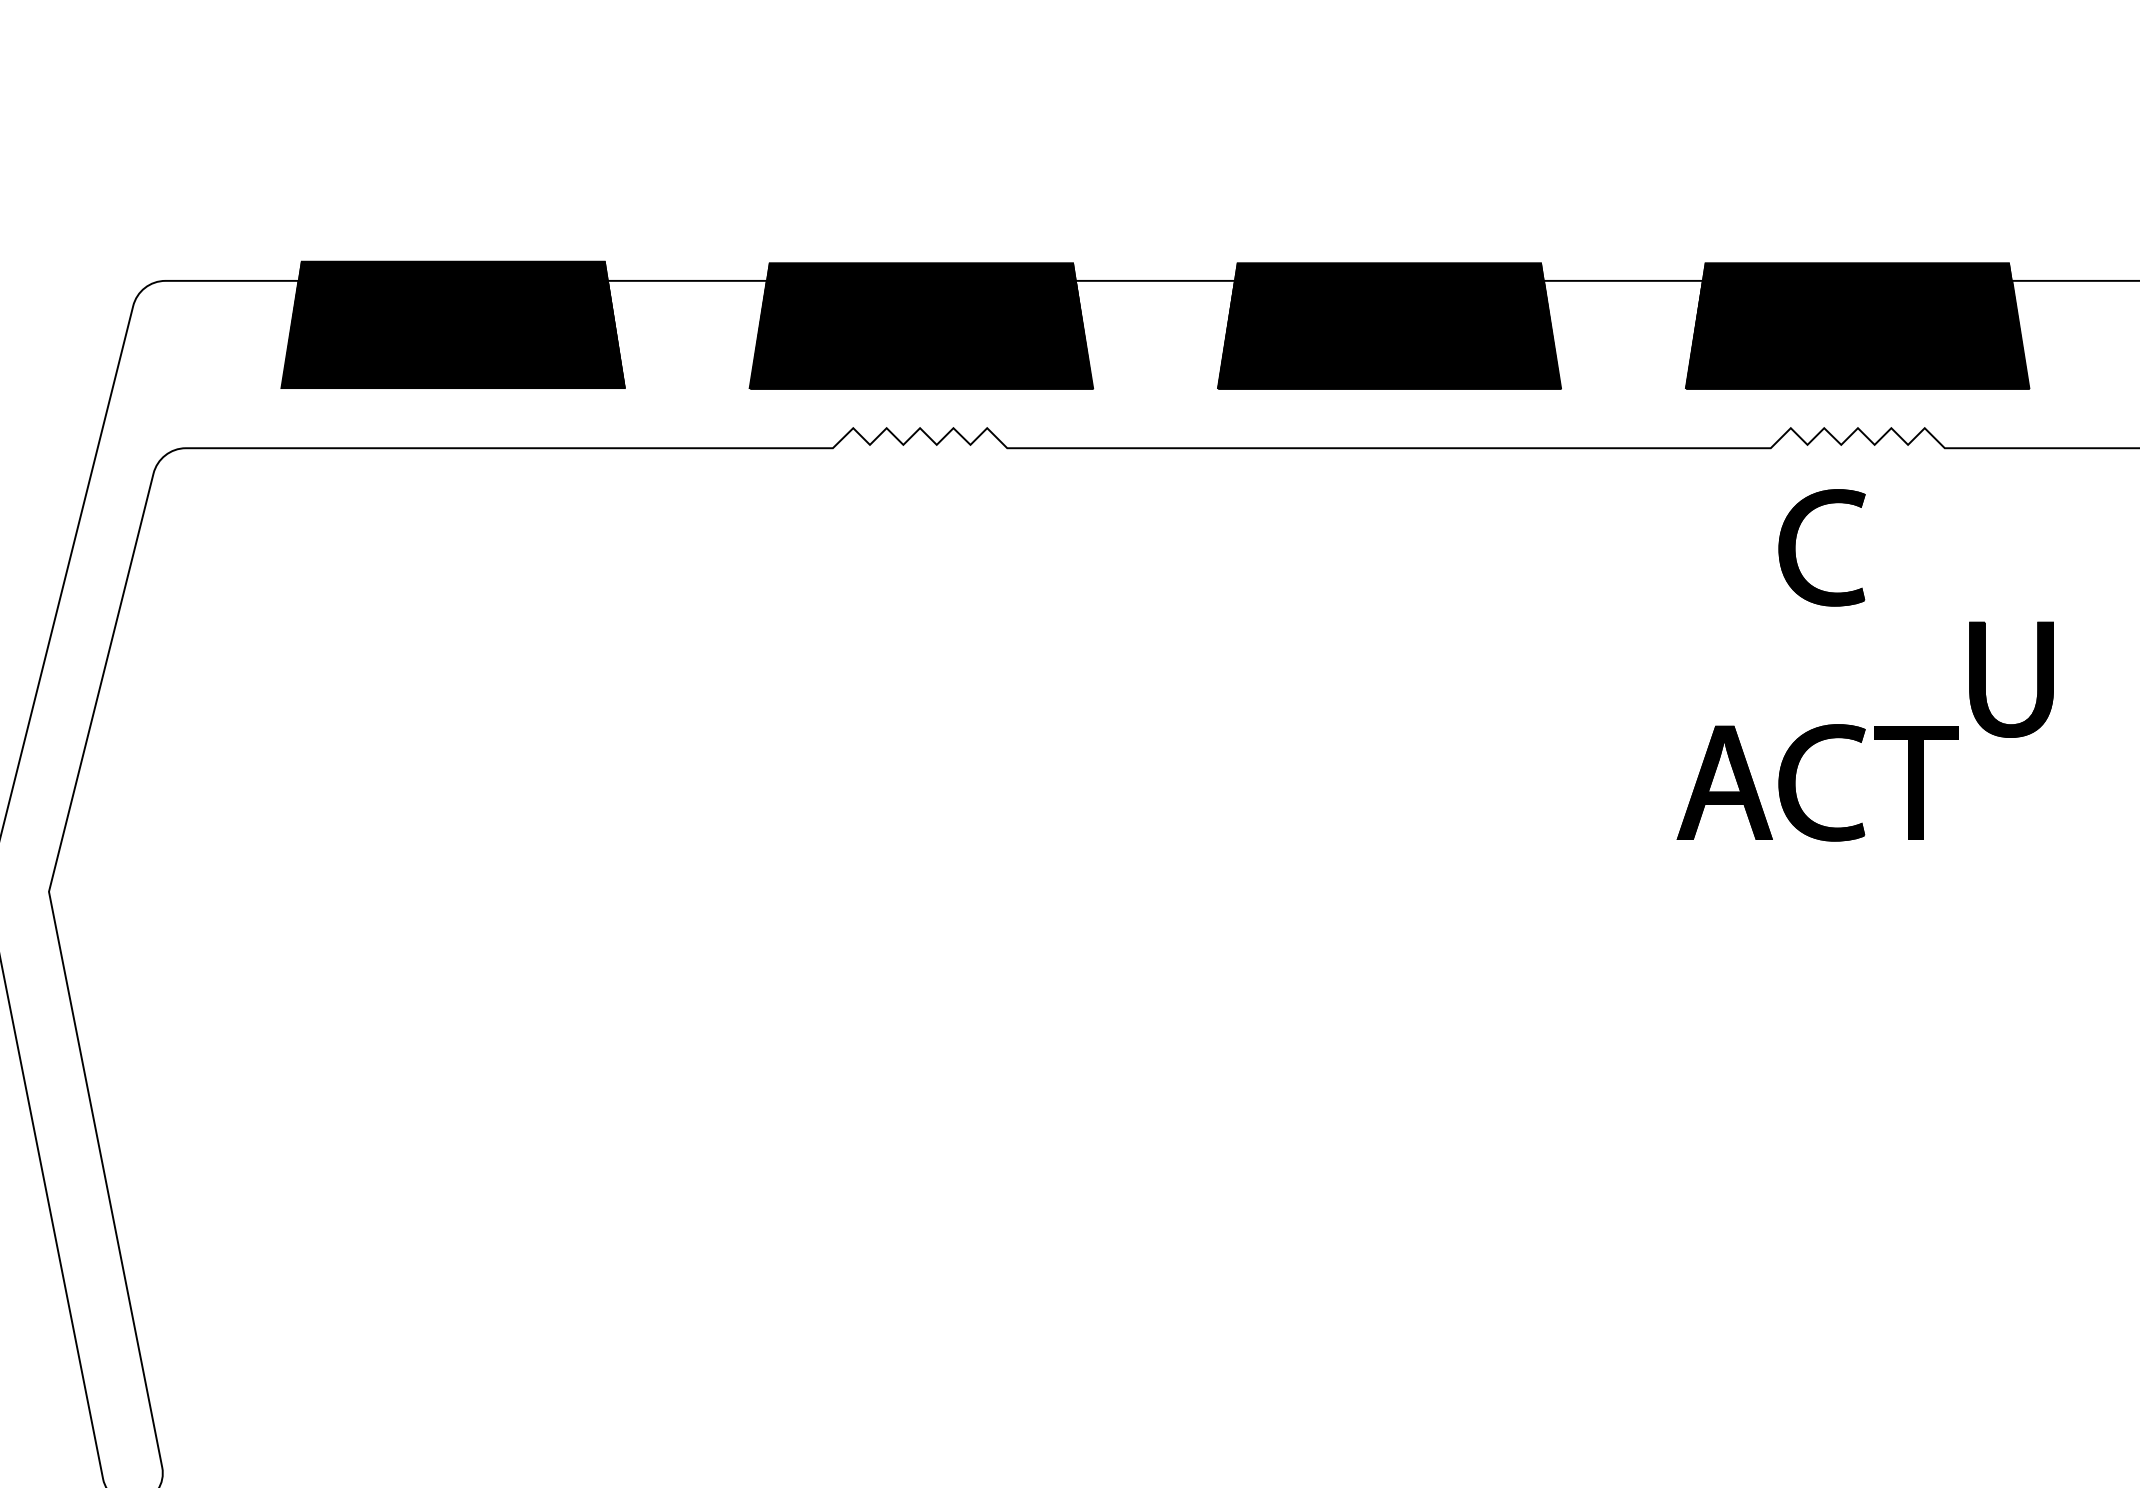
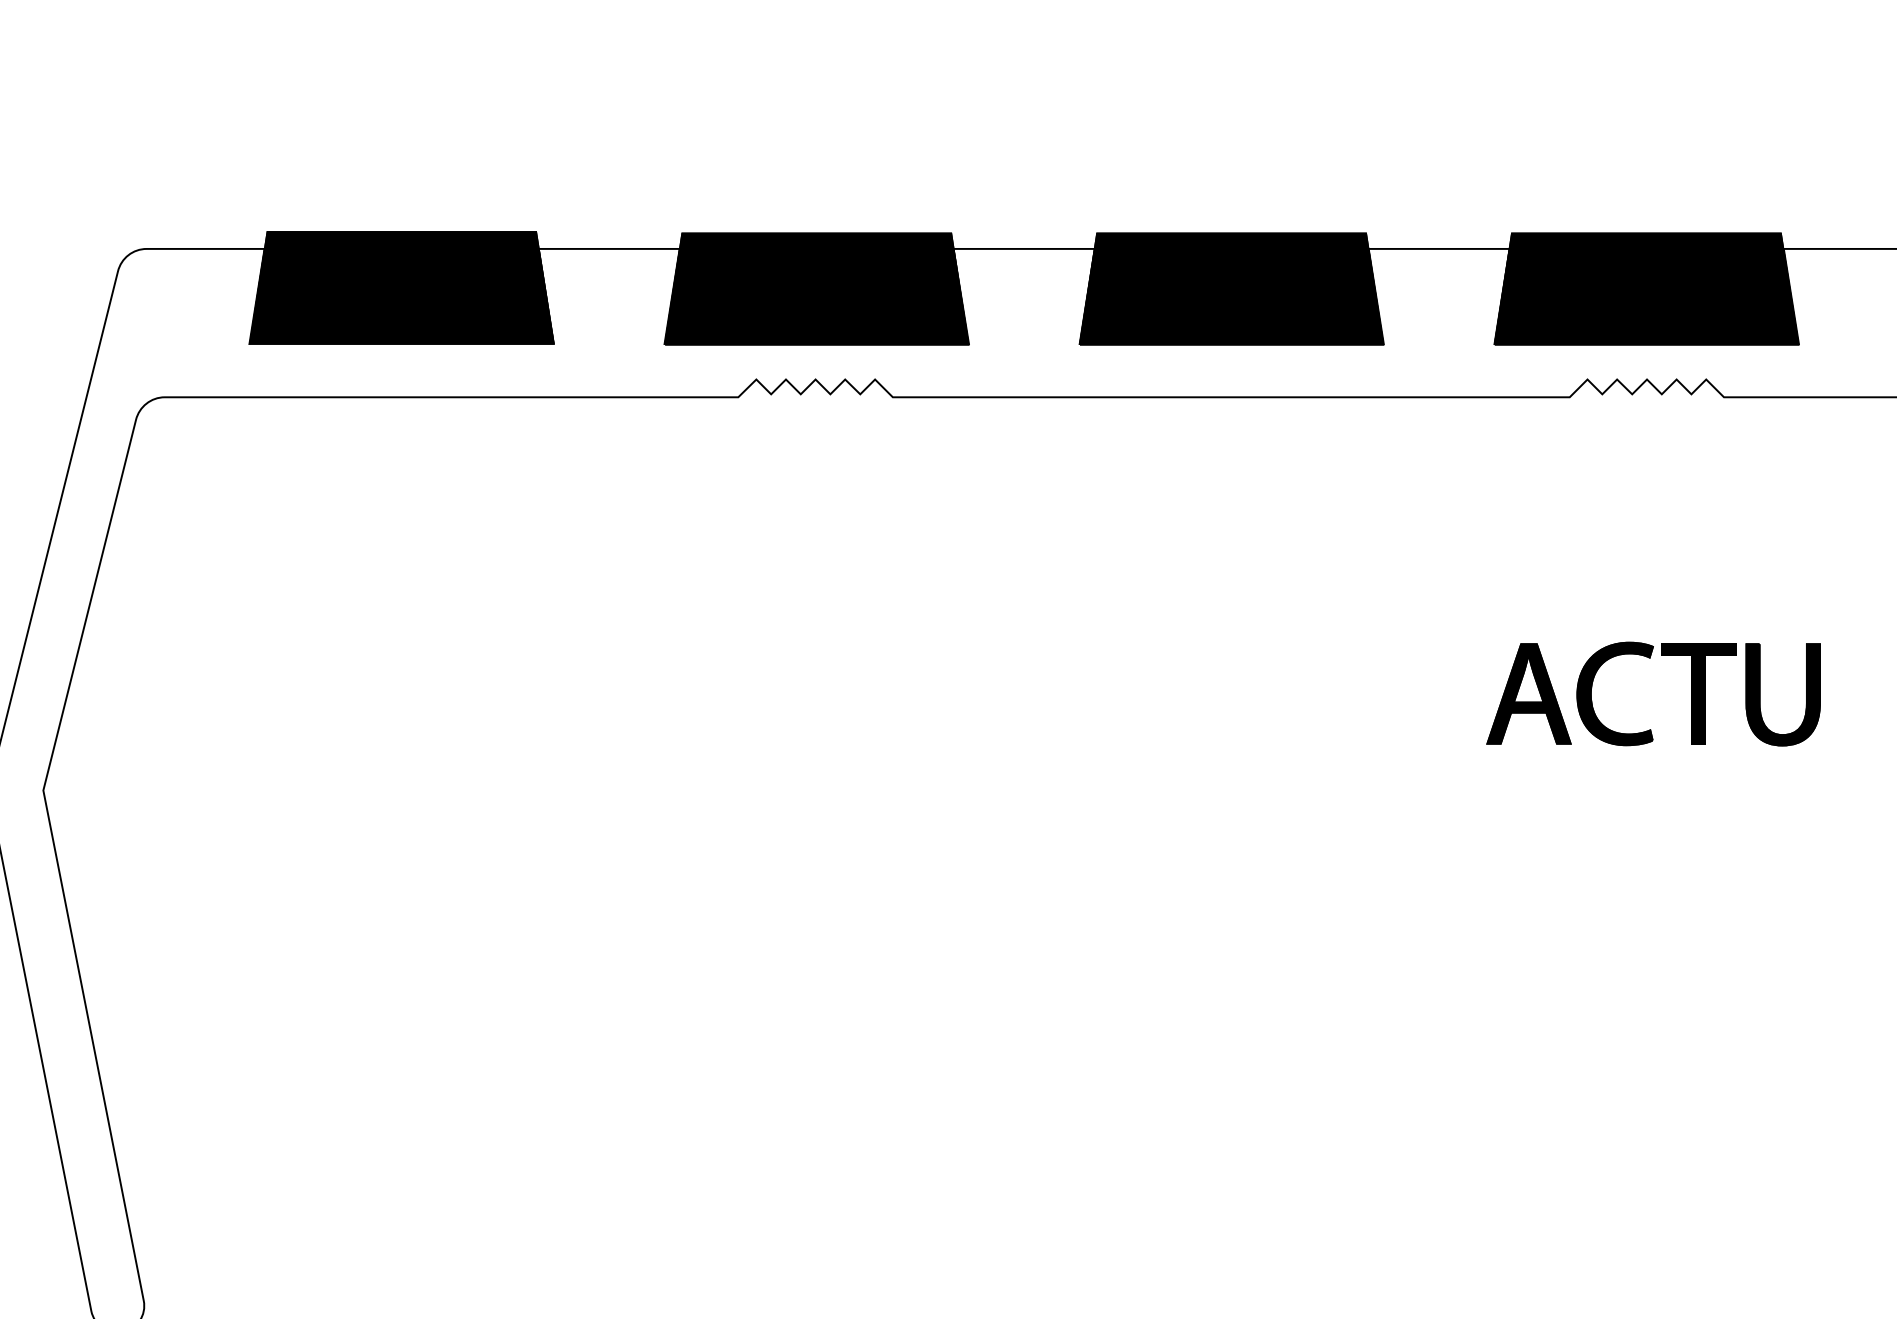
part: (1795, 547) -> (1591, 485), removed
part: (1985, 679) -> (1760, 694), moved

